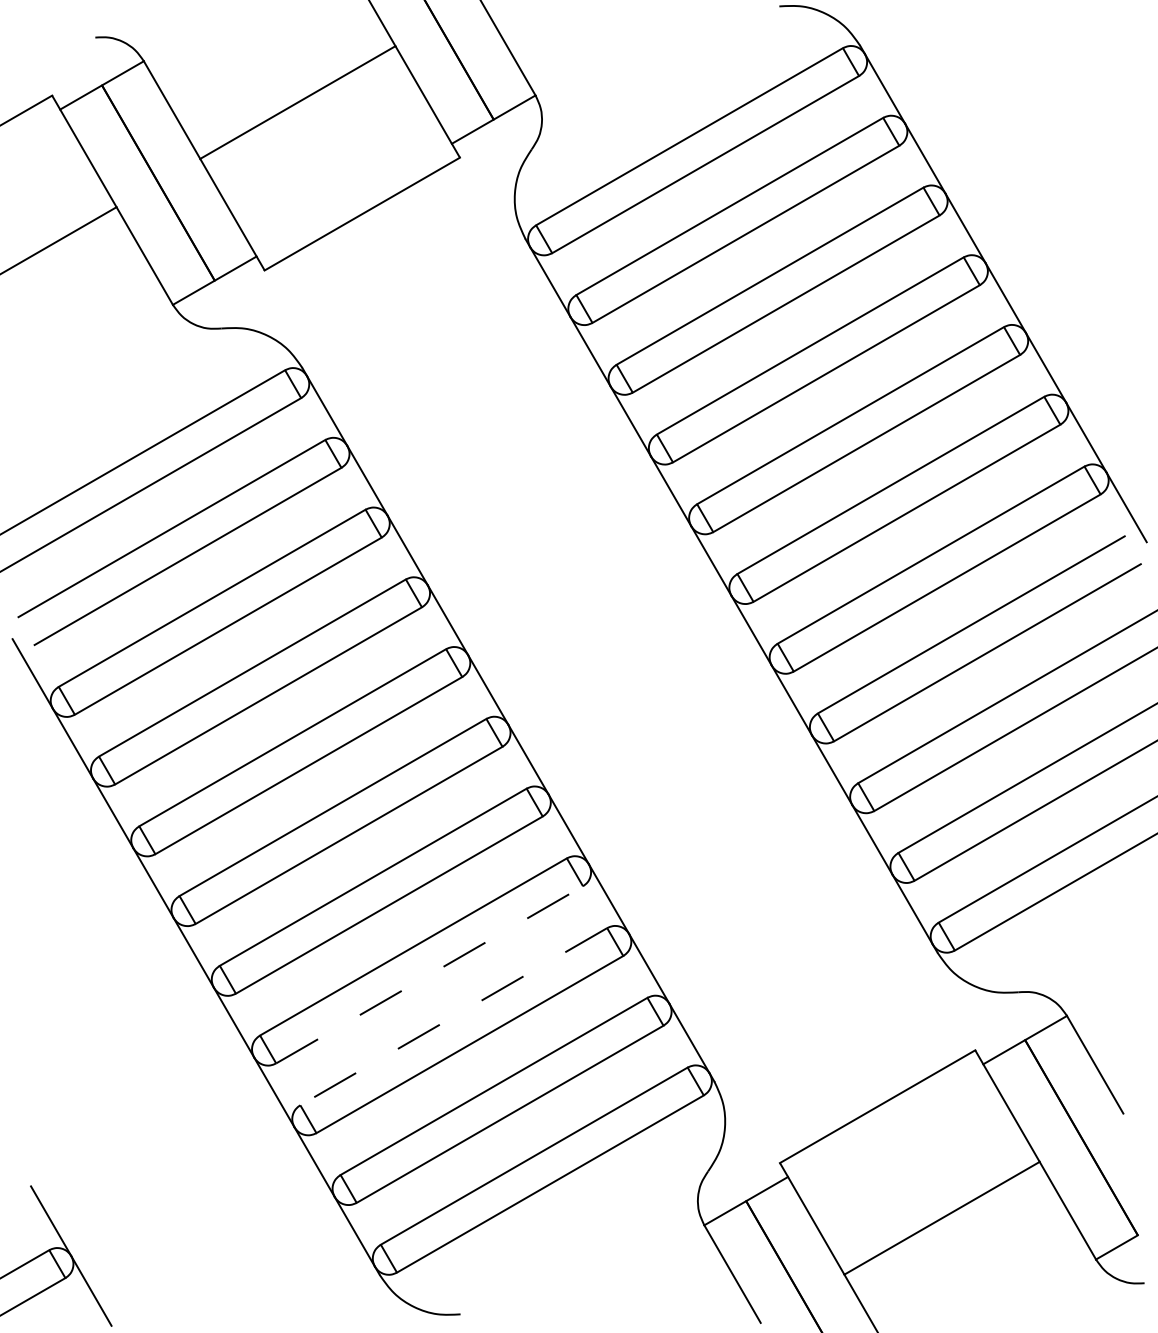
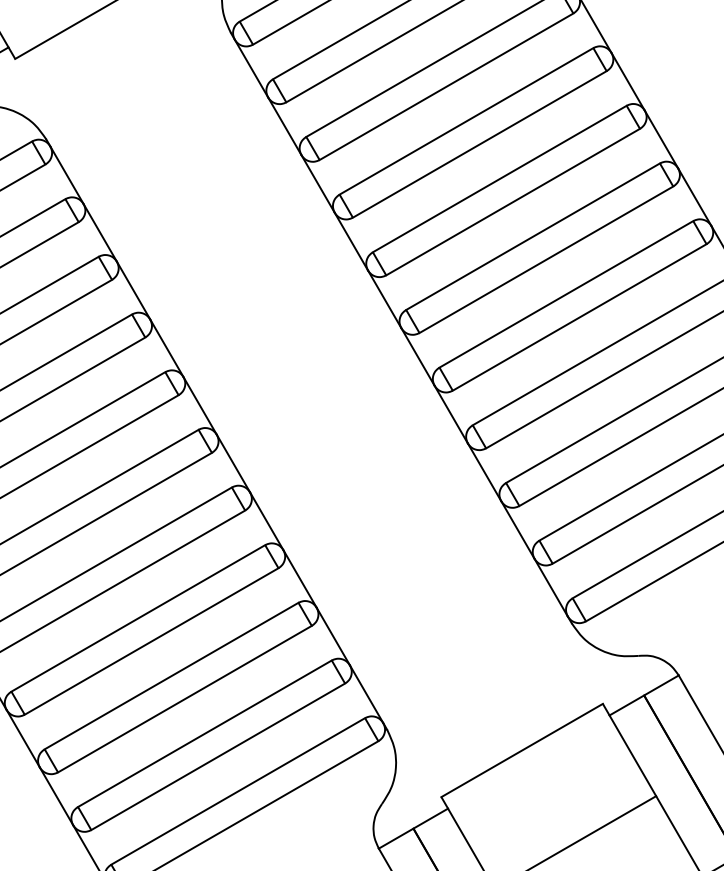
line: (430, 974) -> (152, 641), dashed -> solid
line: (453, 1016) -> (171, 675), dashed -> solid

